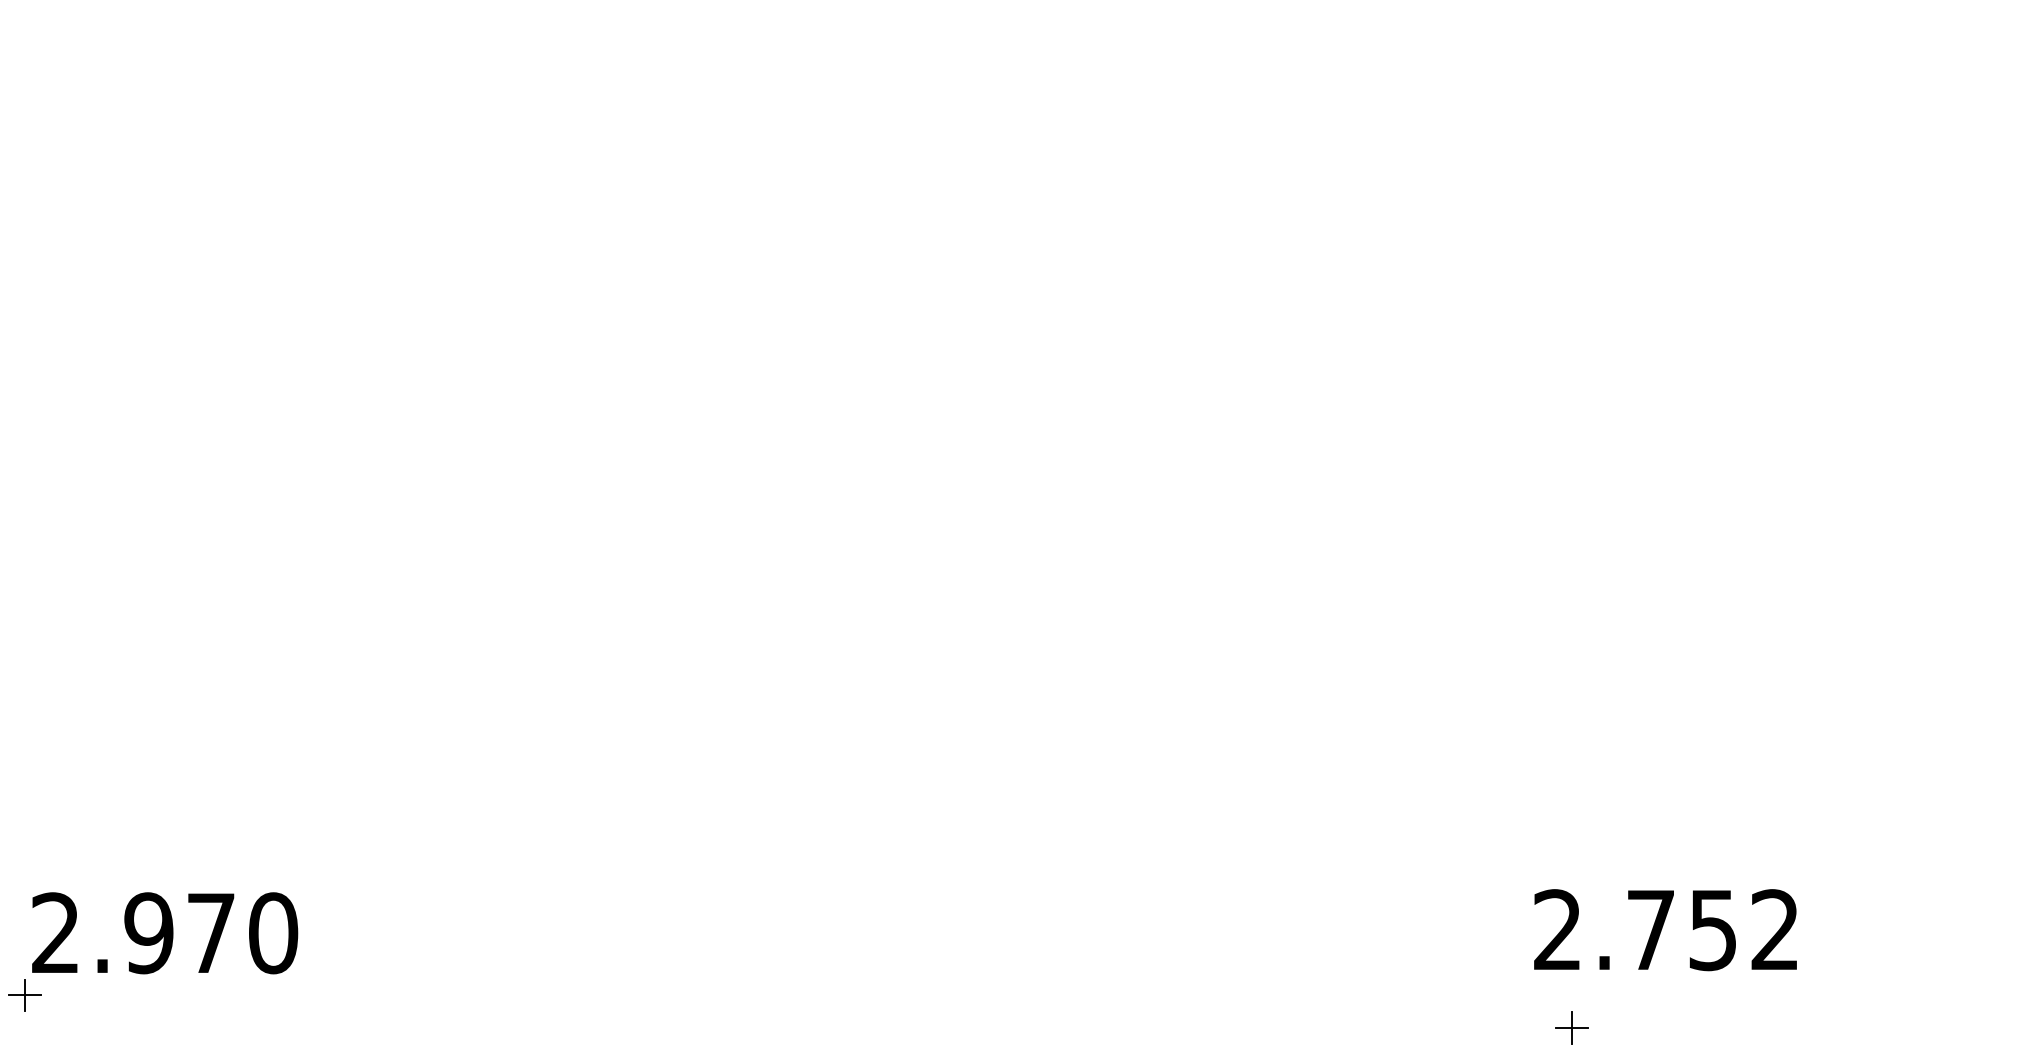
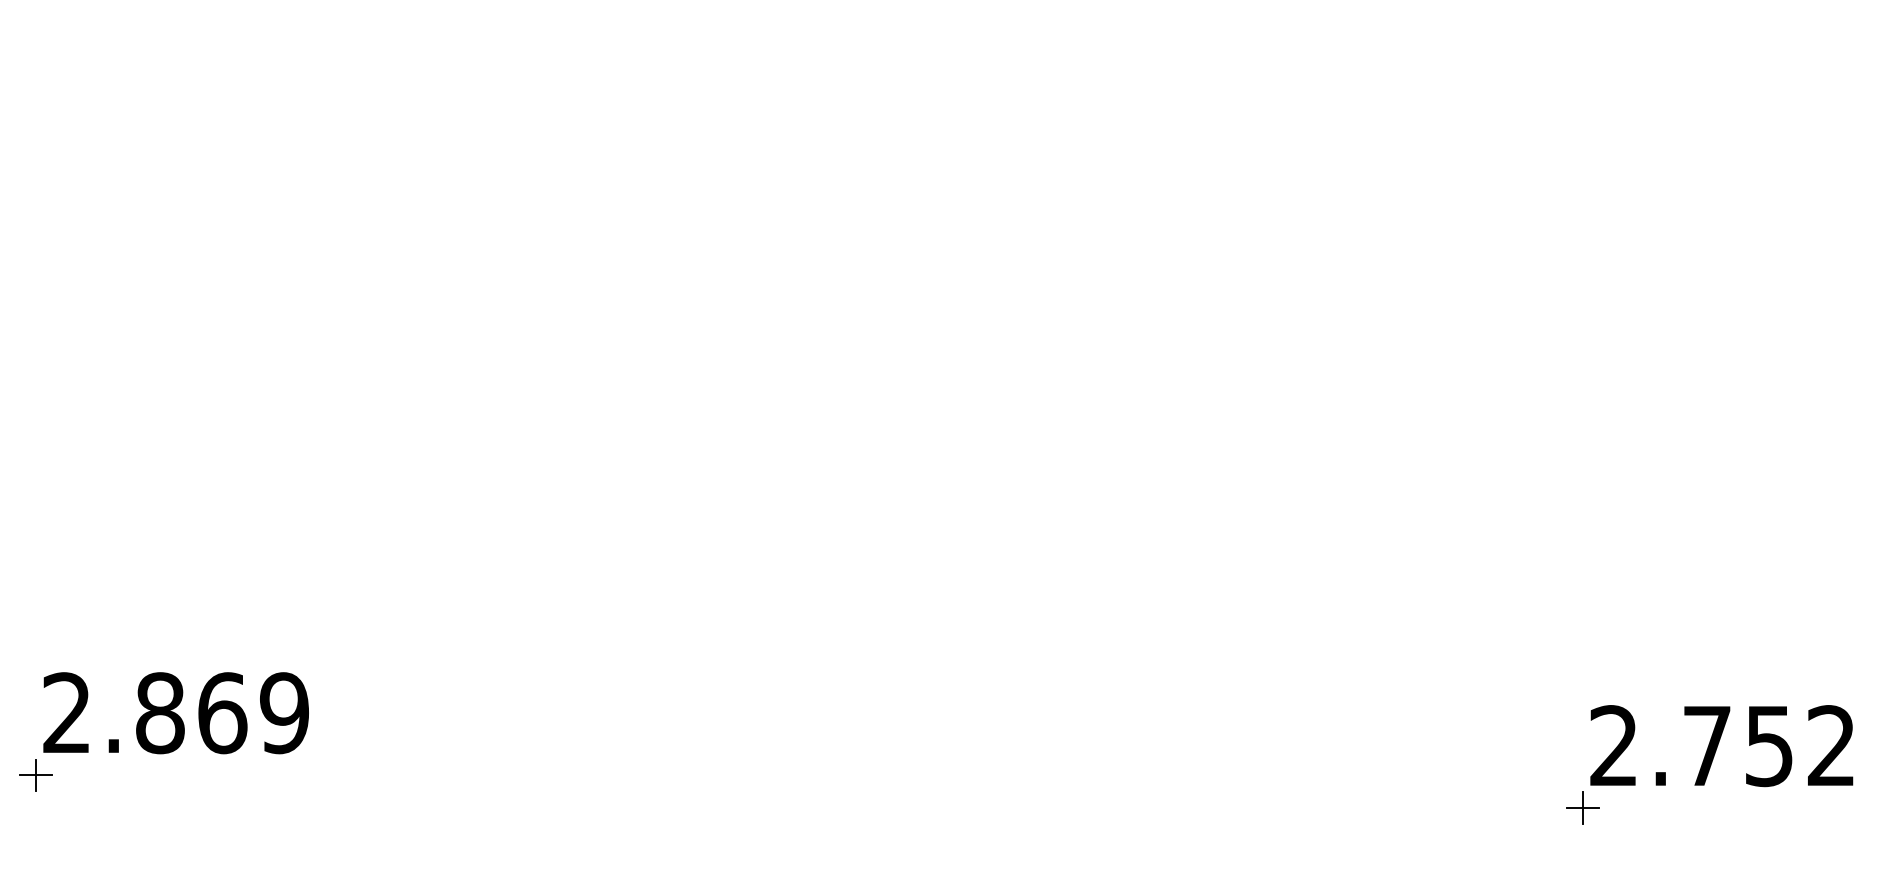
text: (1665, 930) -> (1721, 746), moved
text: (211, 933) -> (222, 713), 2.970 -> 2.869

